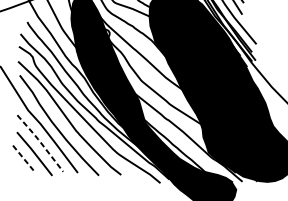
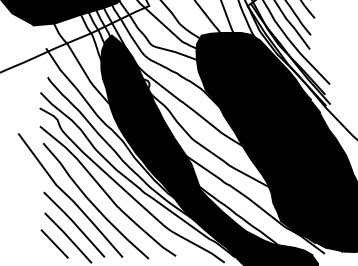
line: (40, 142) -> (74, 223), dashed -> solid
line: (23, 158) -> (54, 244), dashed -> solid

